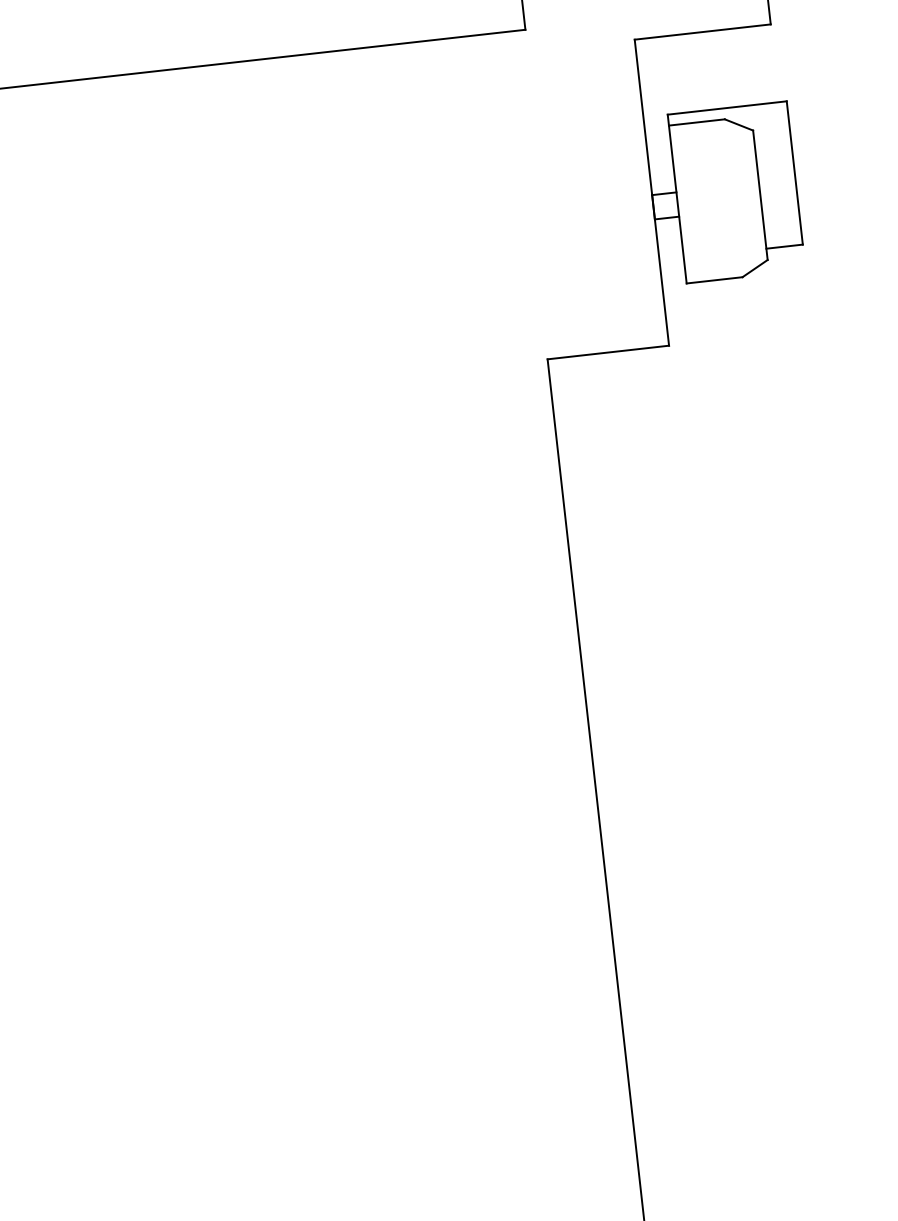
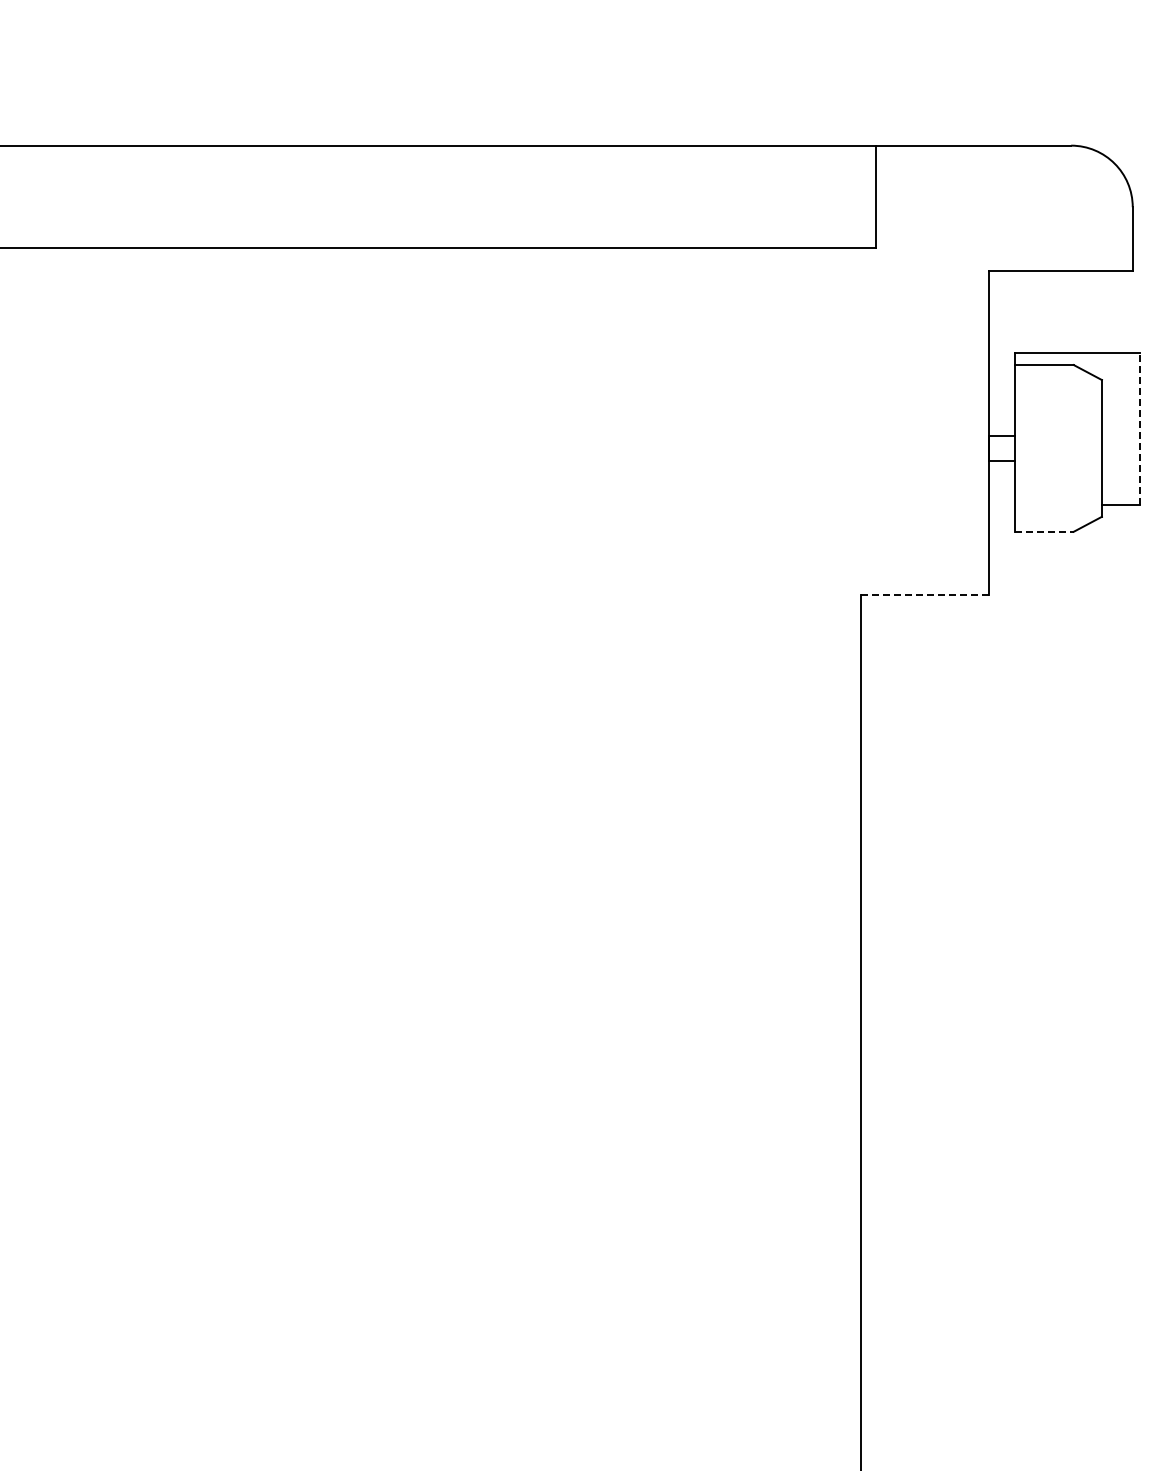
line: (794, 173) -> (1140, 429), solid -> dashed
line: (714, 280) -> (1044, 531), solid -> dashed
line: (608, 352) -> (925, 594), solid -> dashed

